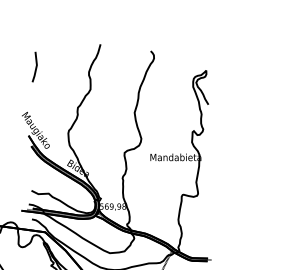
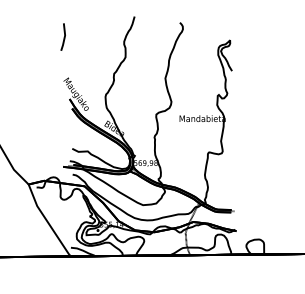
part: (33, 66) -> (62, 36), moved

